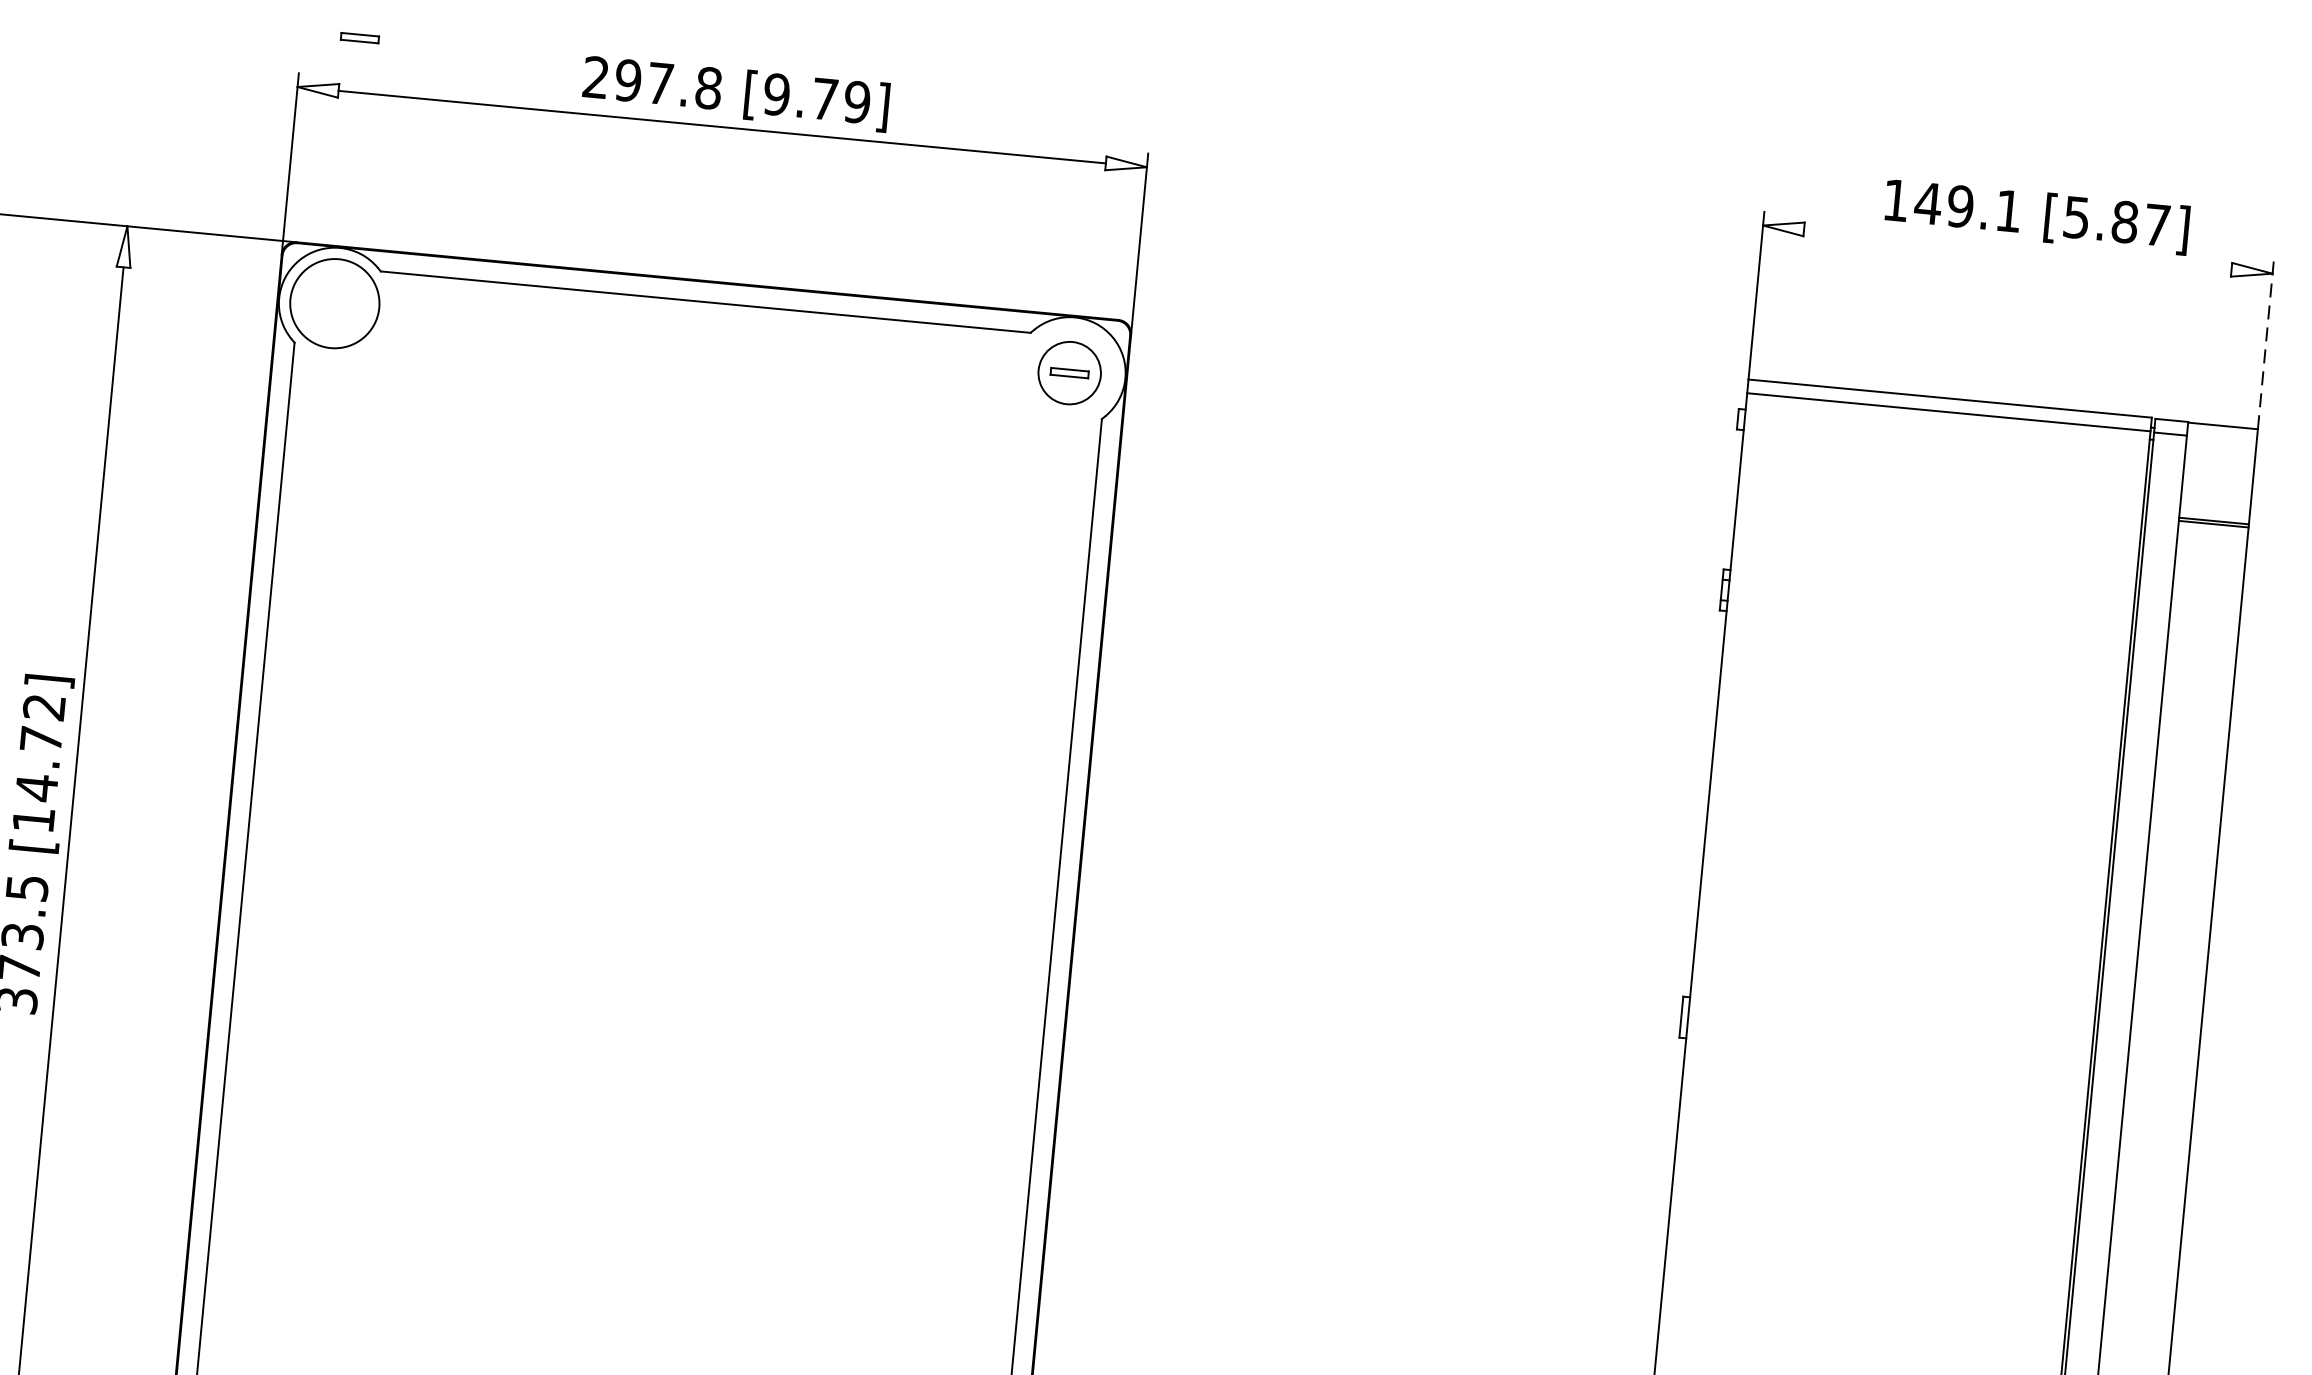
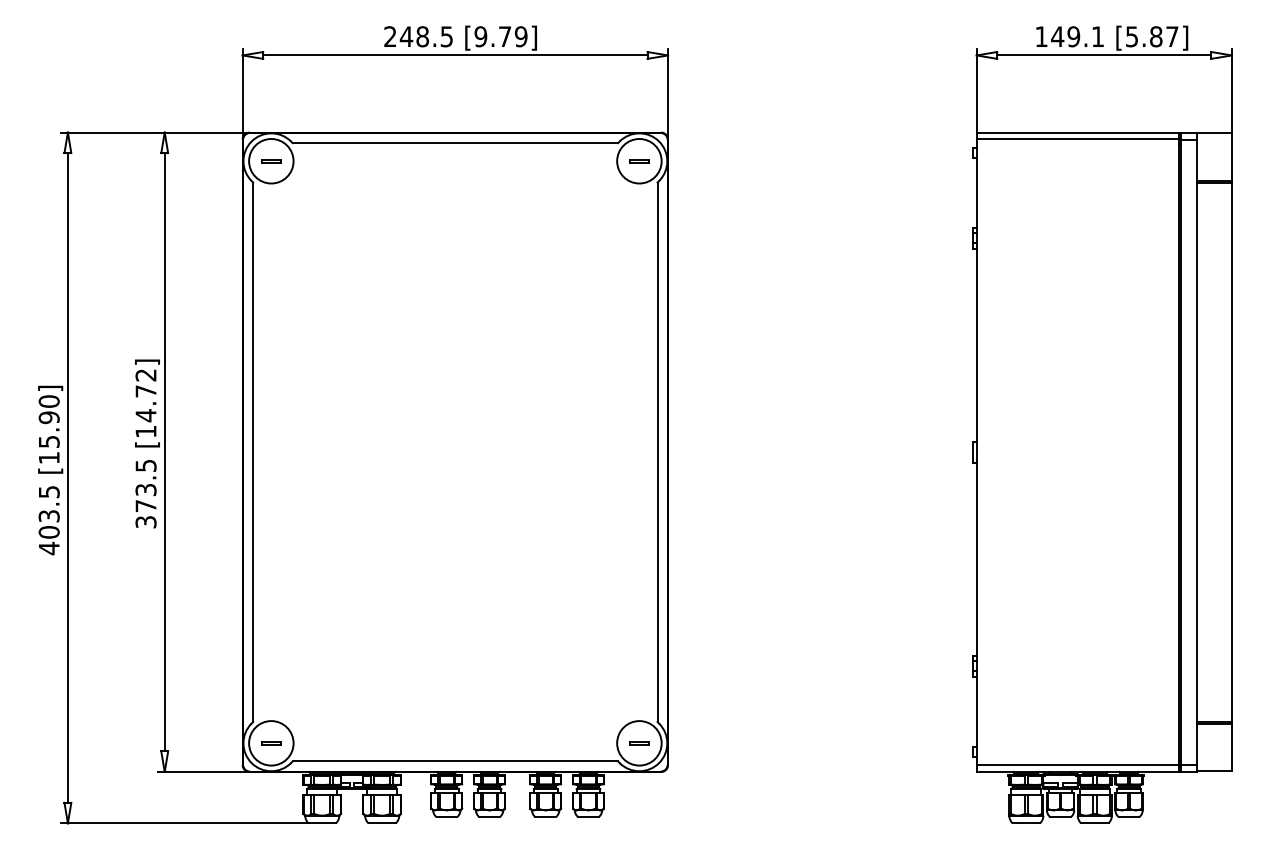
line: (360, 36) -> (271, 160), moved
text: (668, 83) -> (426, 36), 297.8 -> 248.5
line: (2018, 249) -> (1104, 55), added
line: (2265, 343) -> (1231, 90), dashed -> solid
circle: (1069, 373) -> (639, 161), size x1.43

